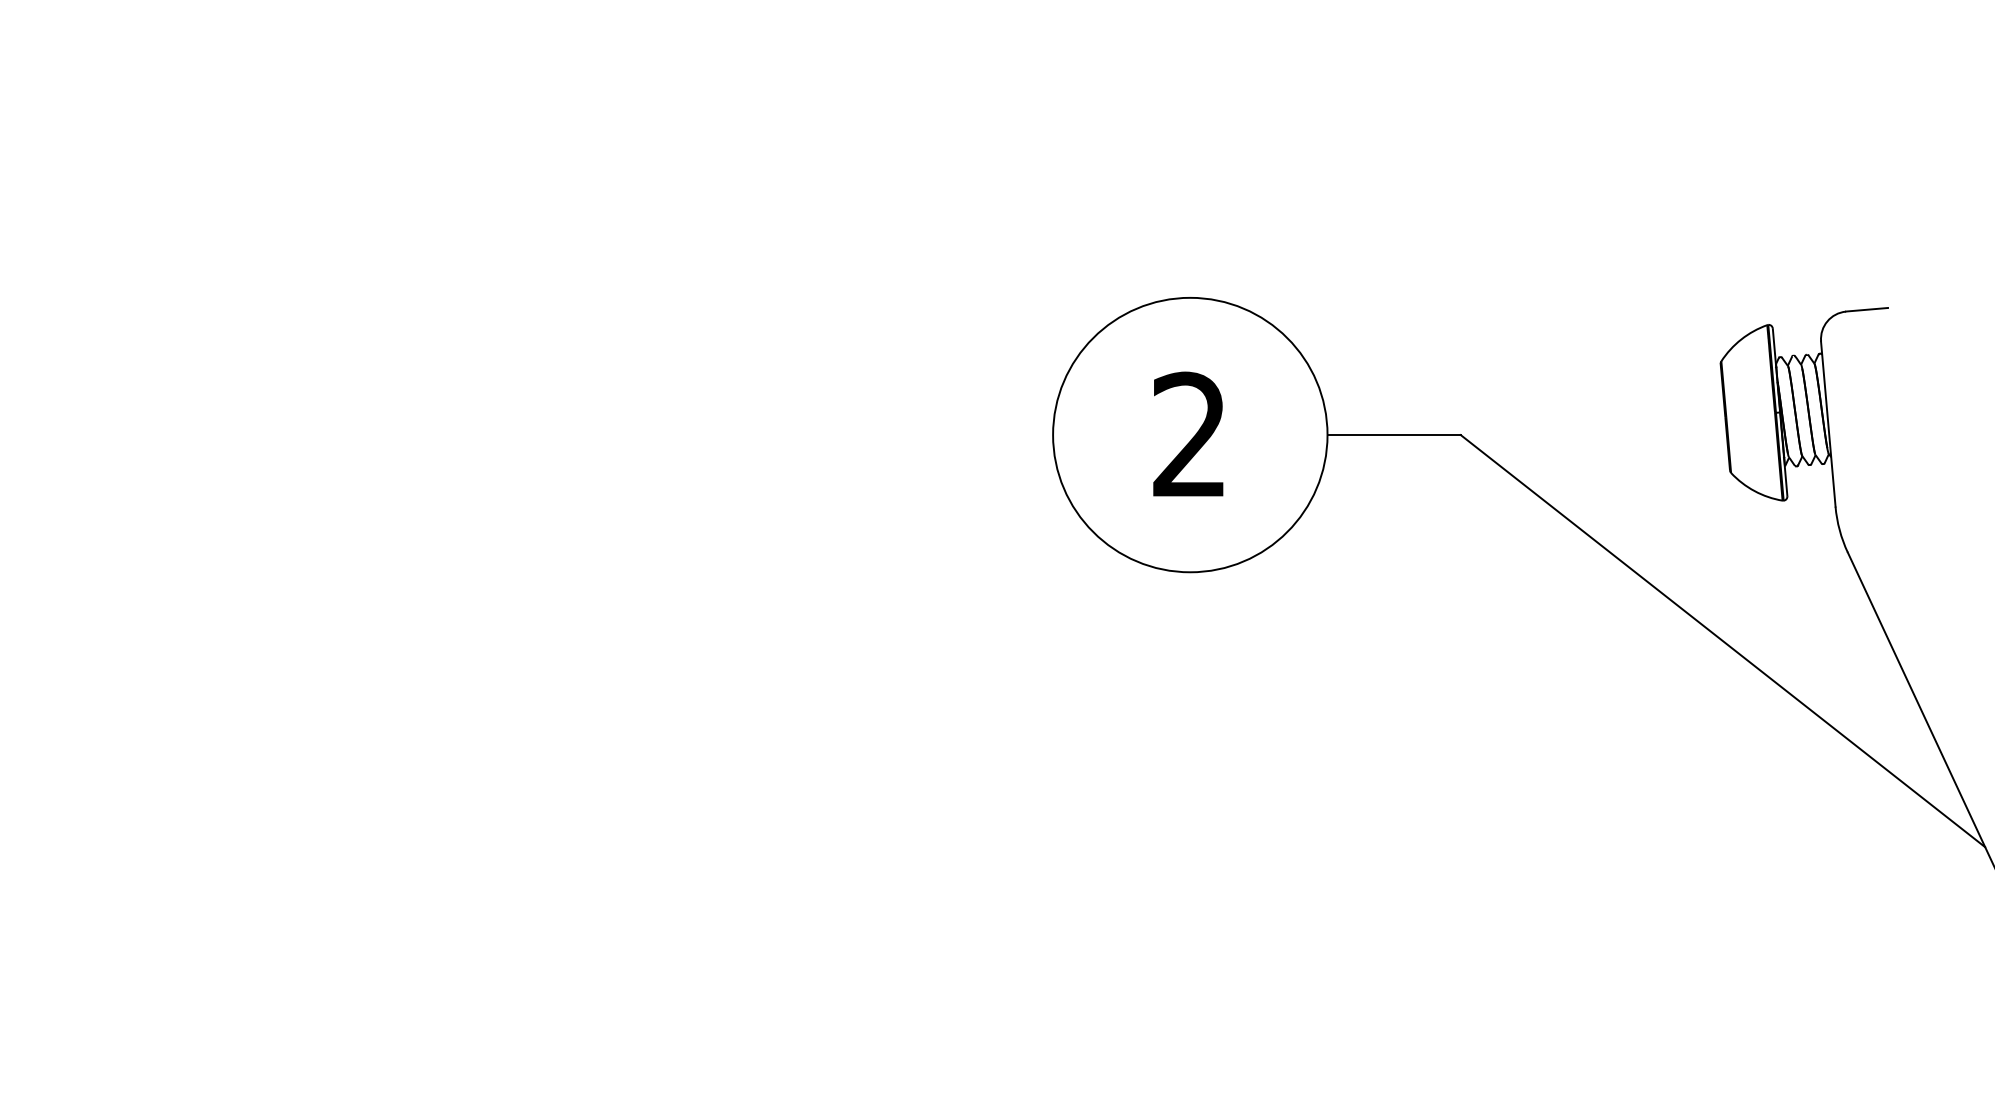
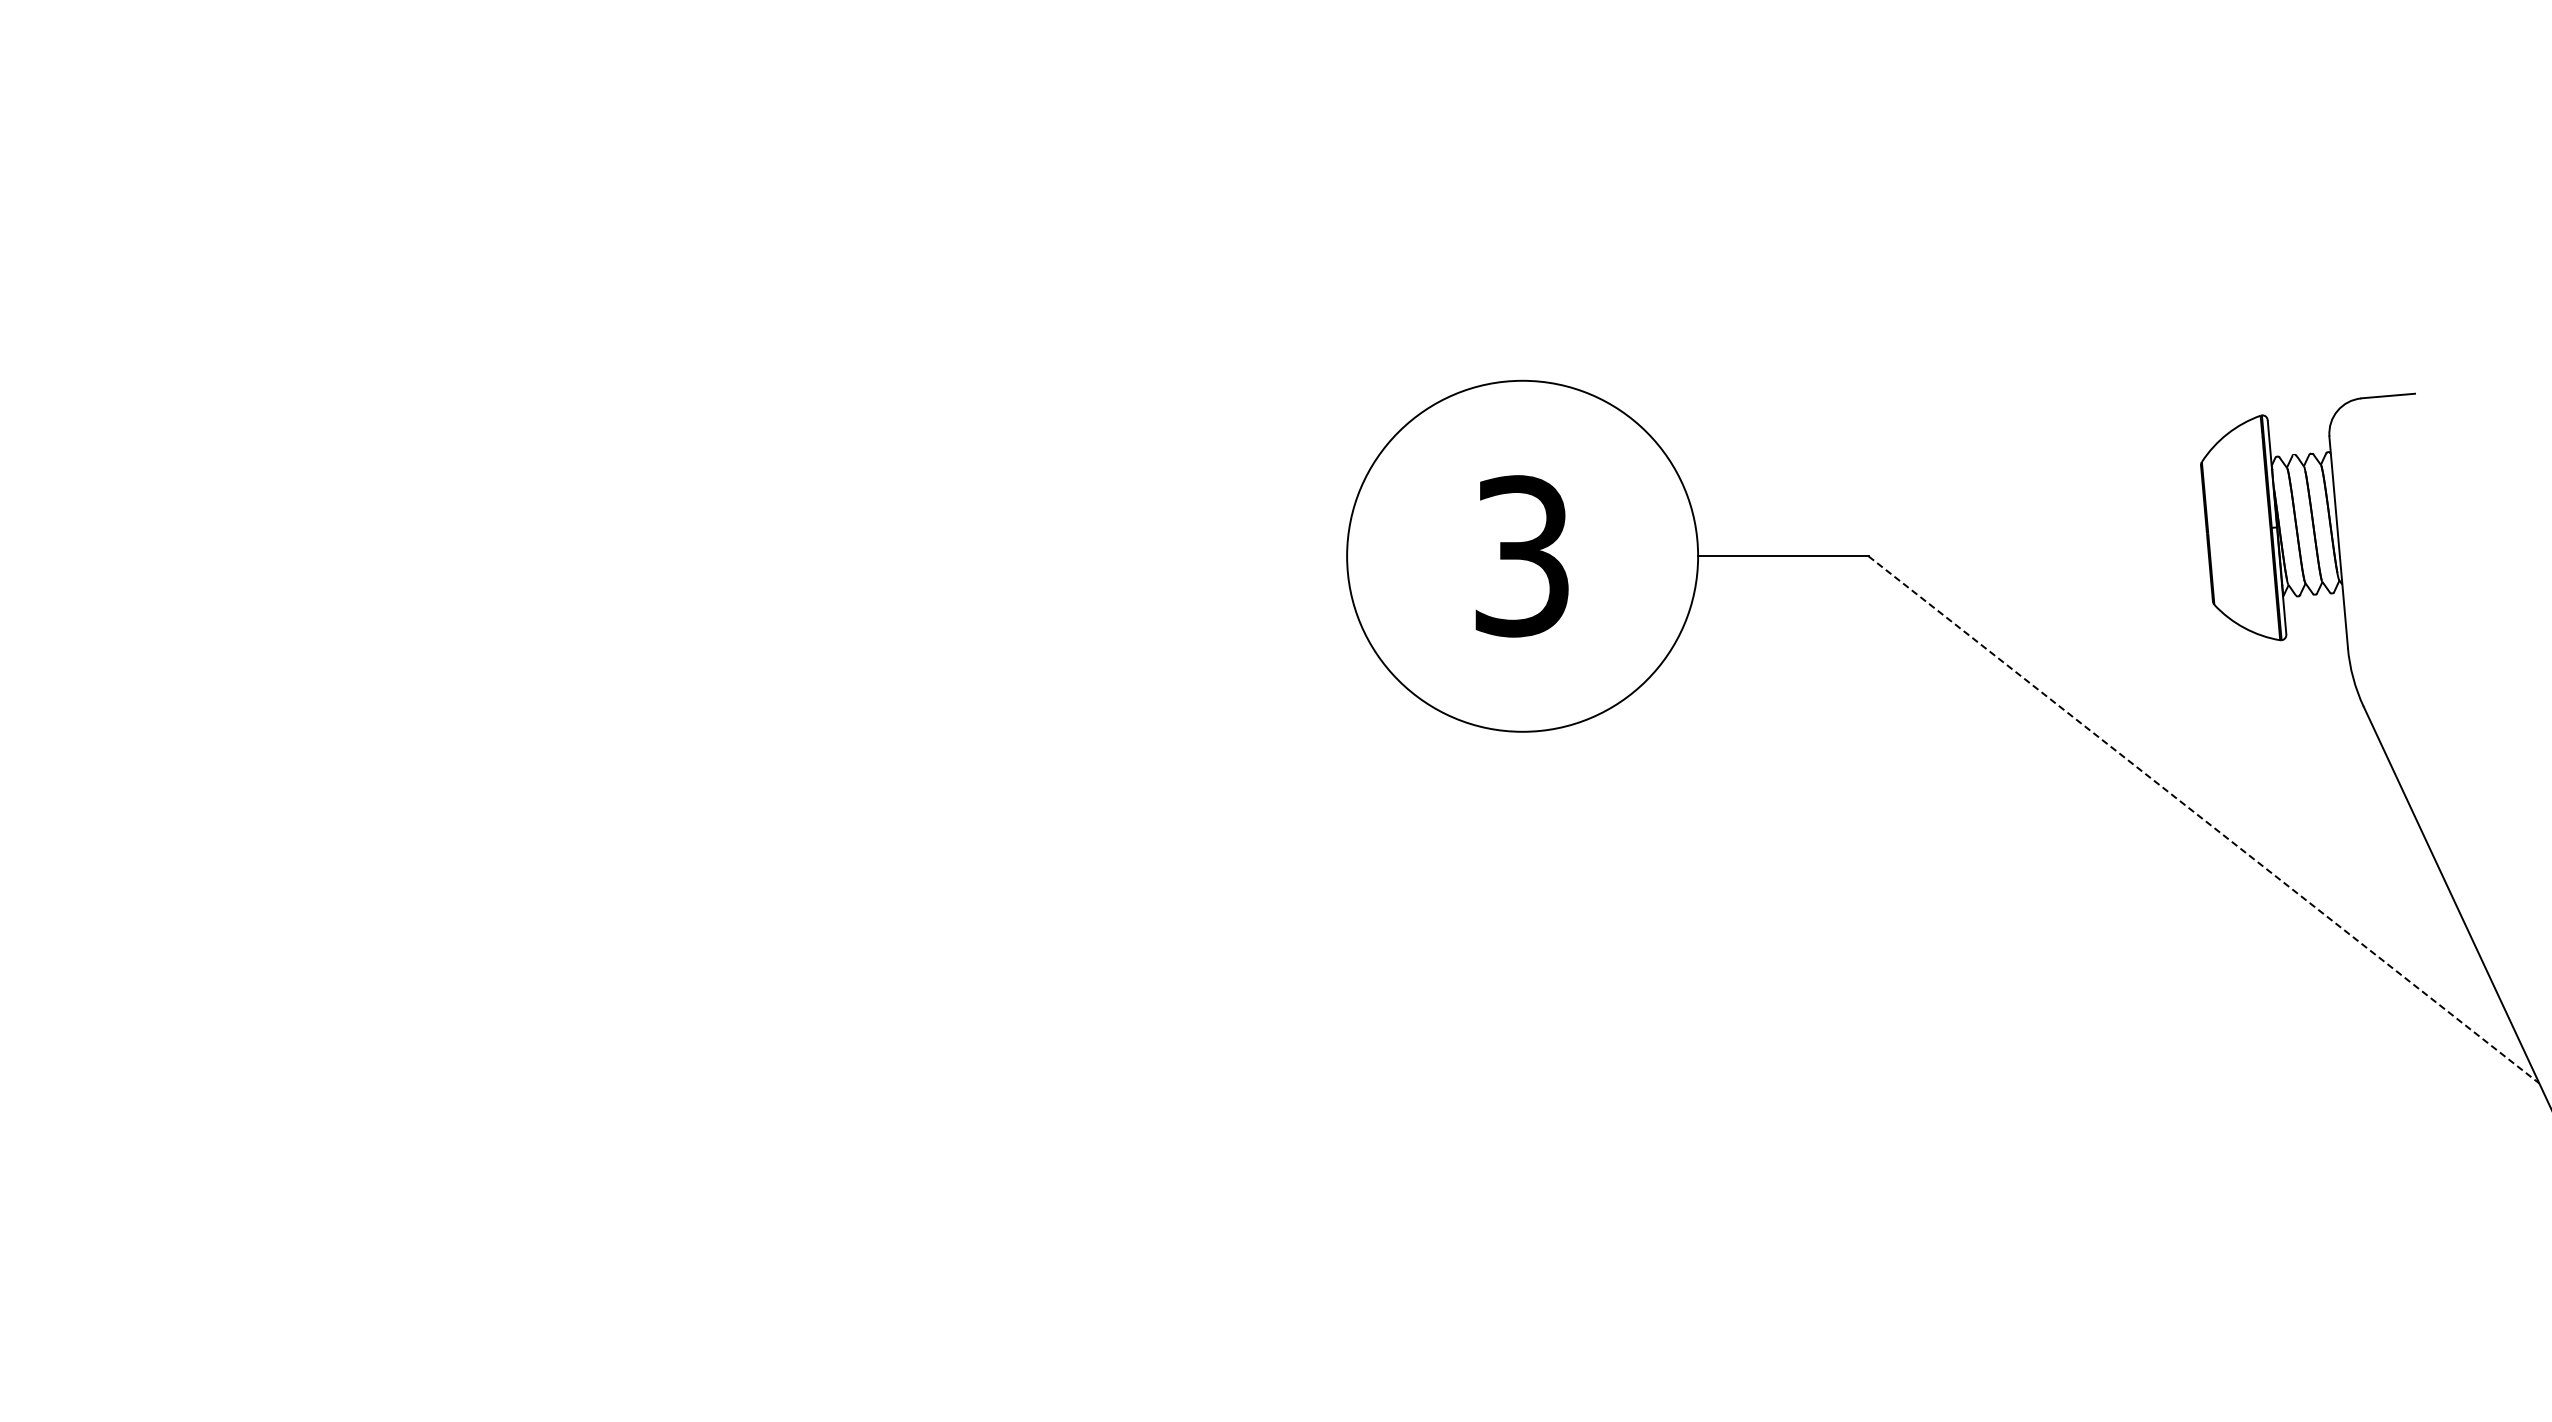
text: (1189, 435) -> (1521, 556), 2 -> 3
line: (1722, 640) -> (2203, 819), solid -> dashed

